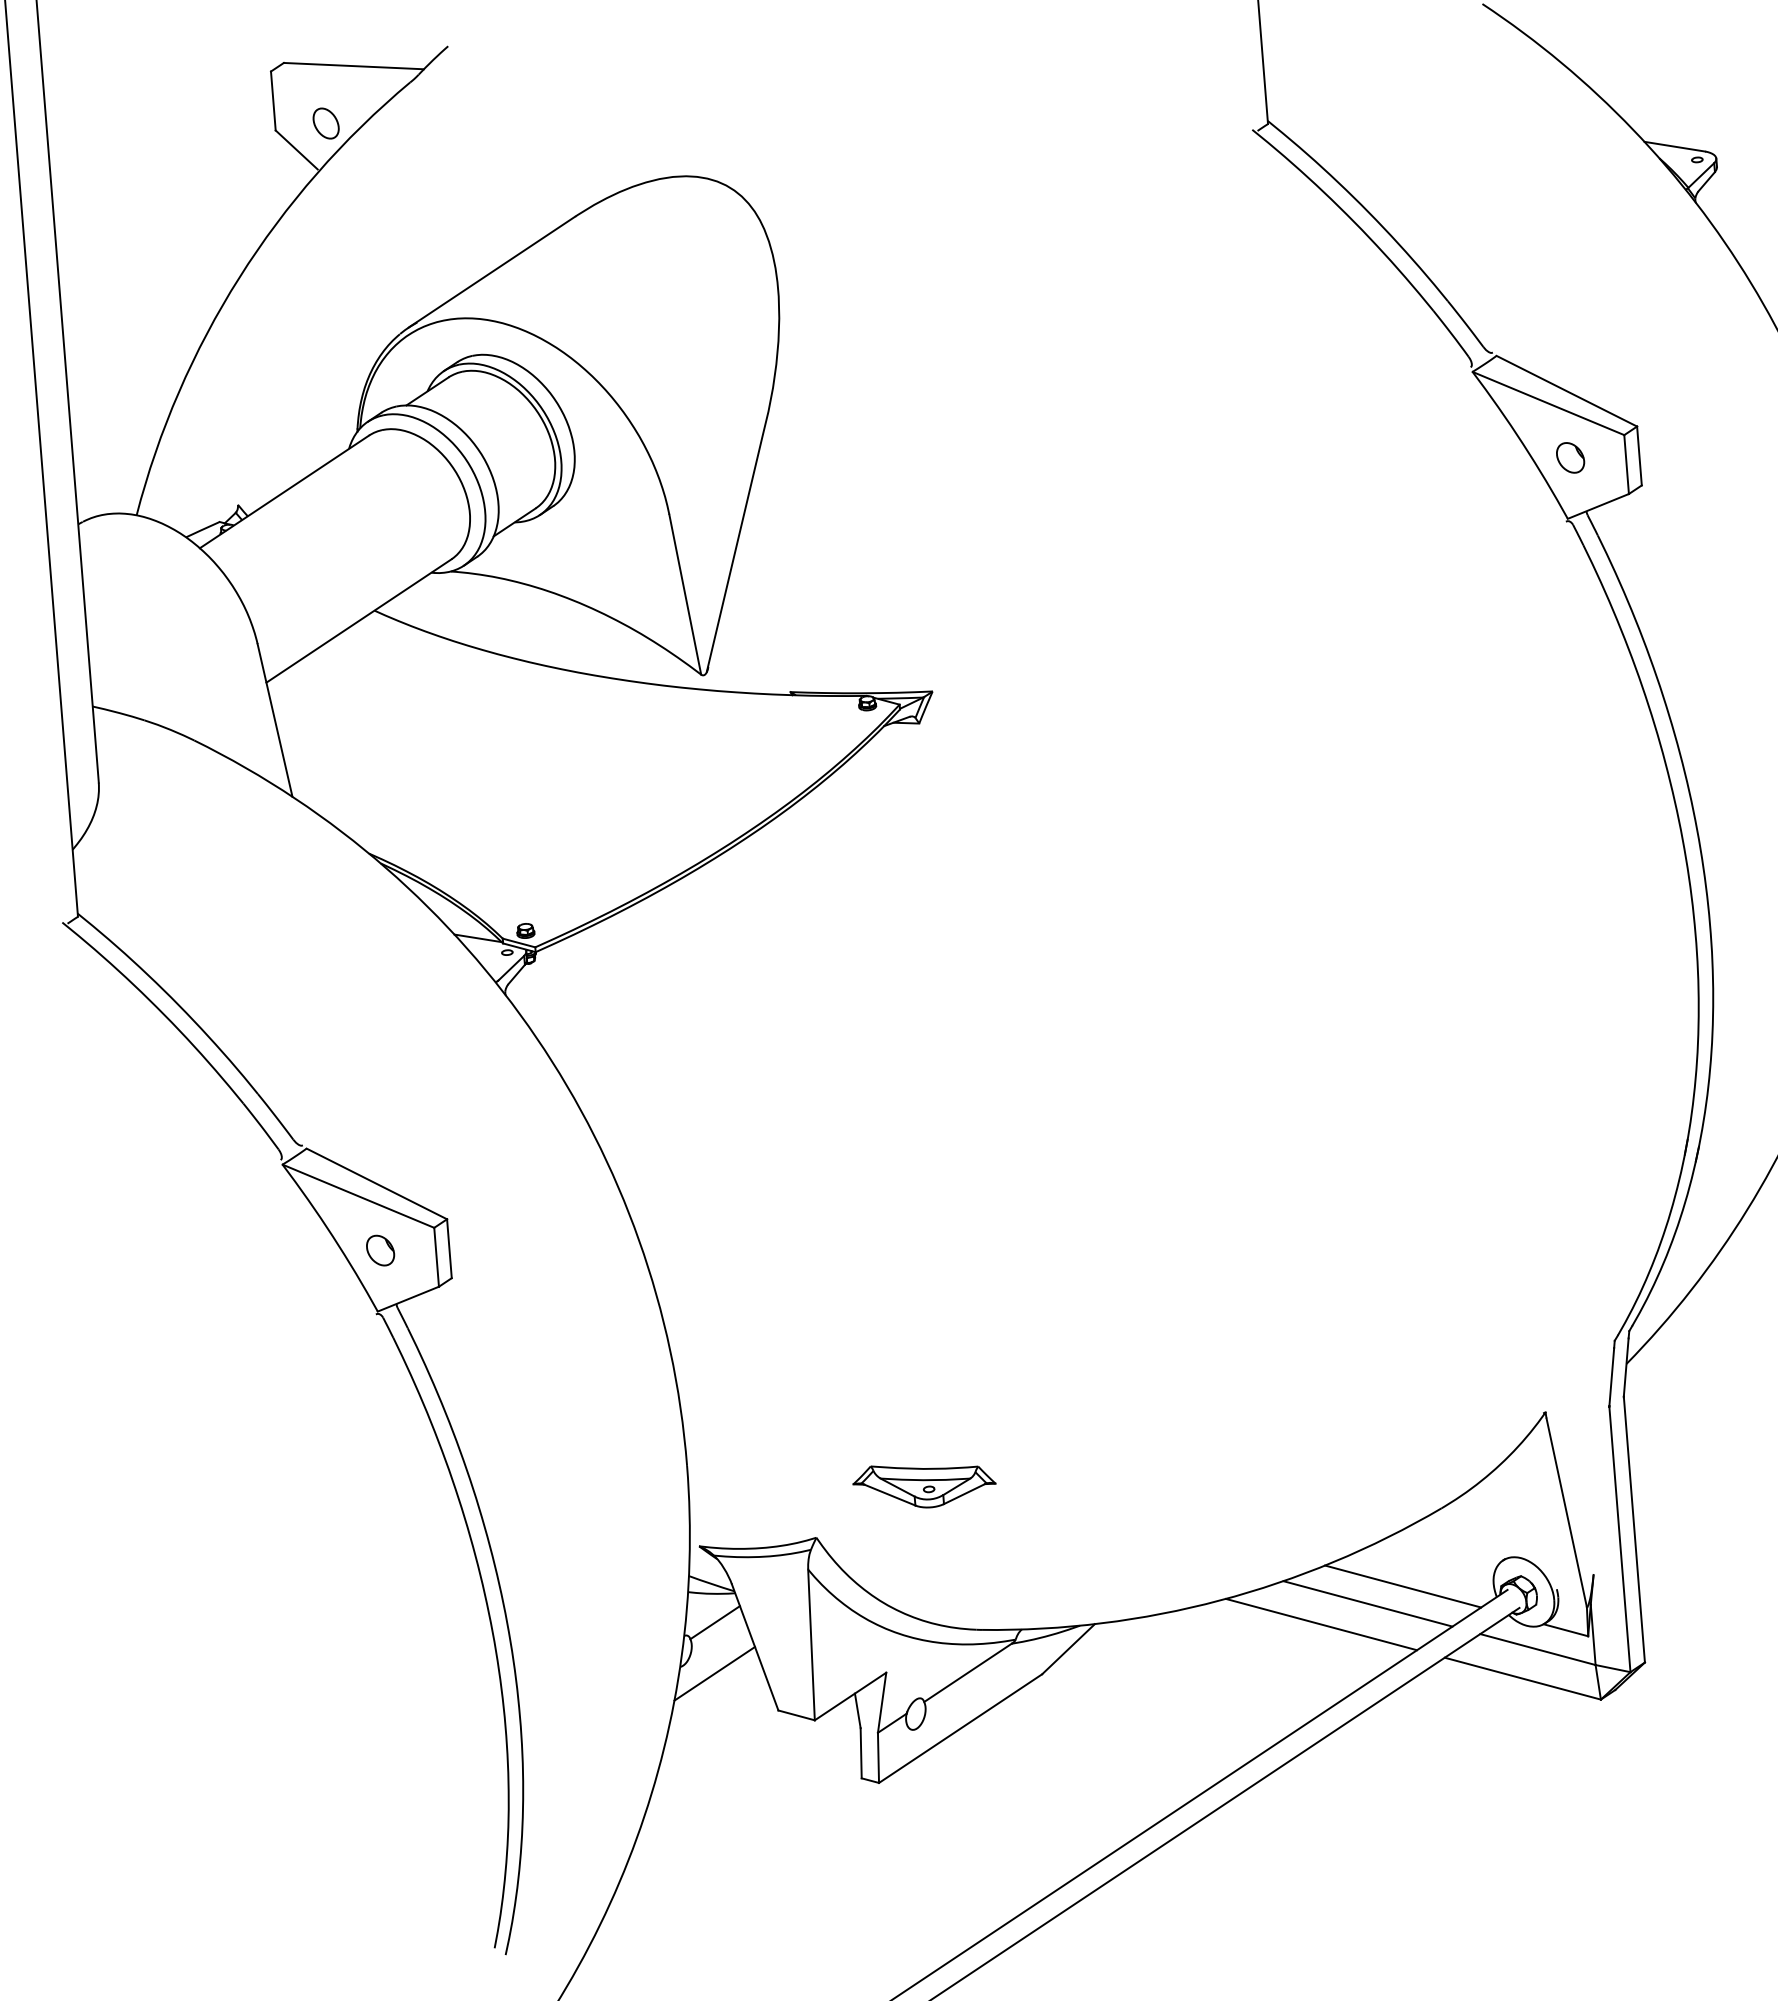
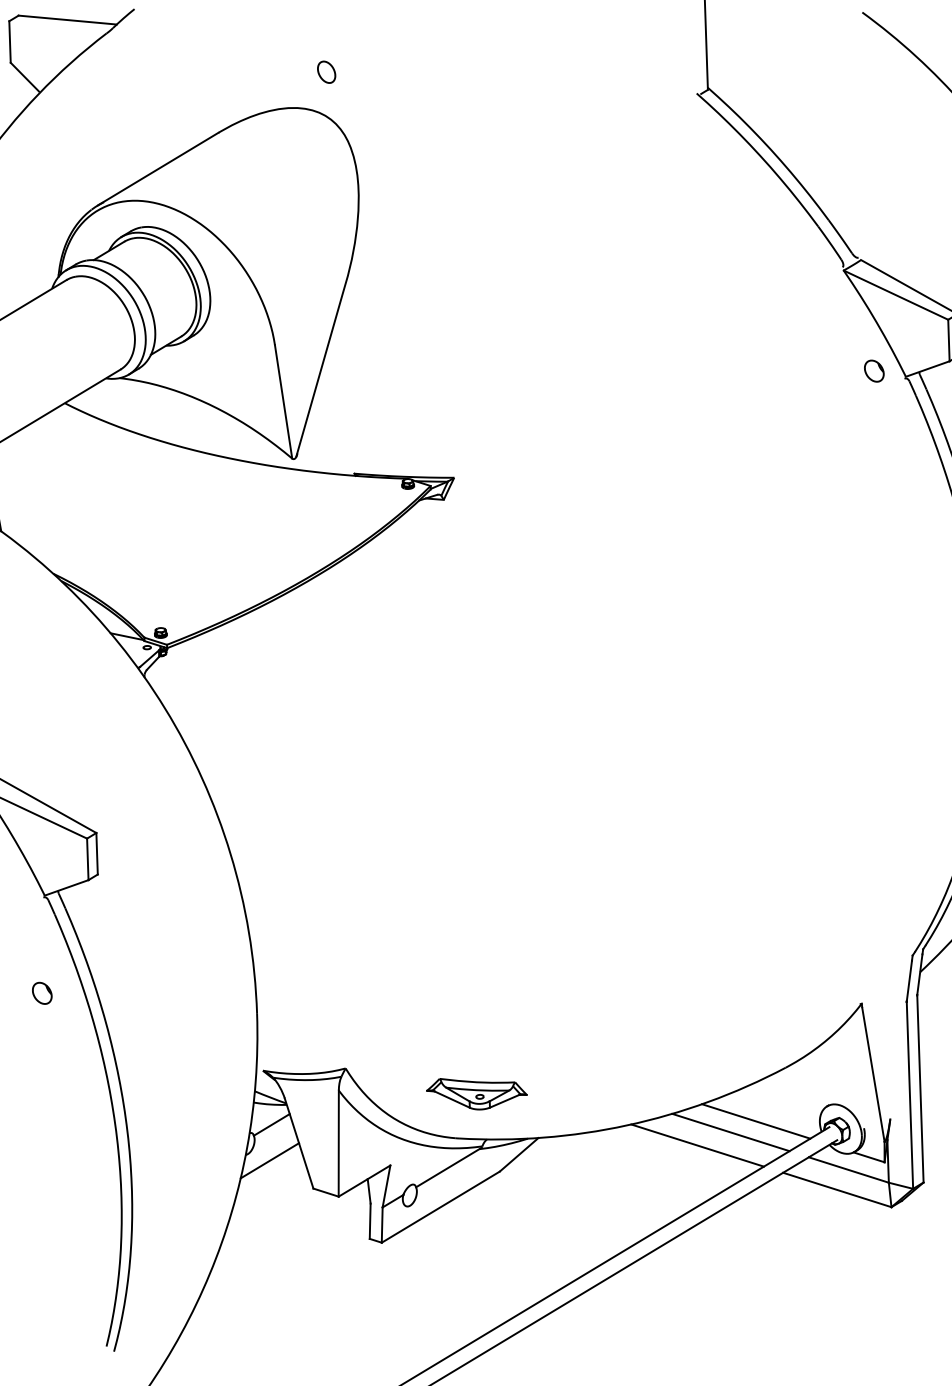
part: (325, 123) -> (326, 72), moved
part: (1570, 457) -> (874, 370), moved
part: (380, 1250) -> (42, 993), moved
part: (924, 1486) -> (476, 1094), moved

